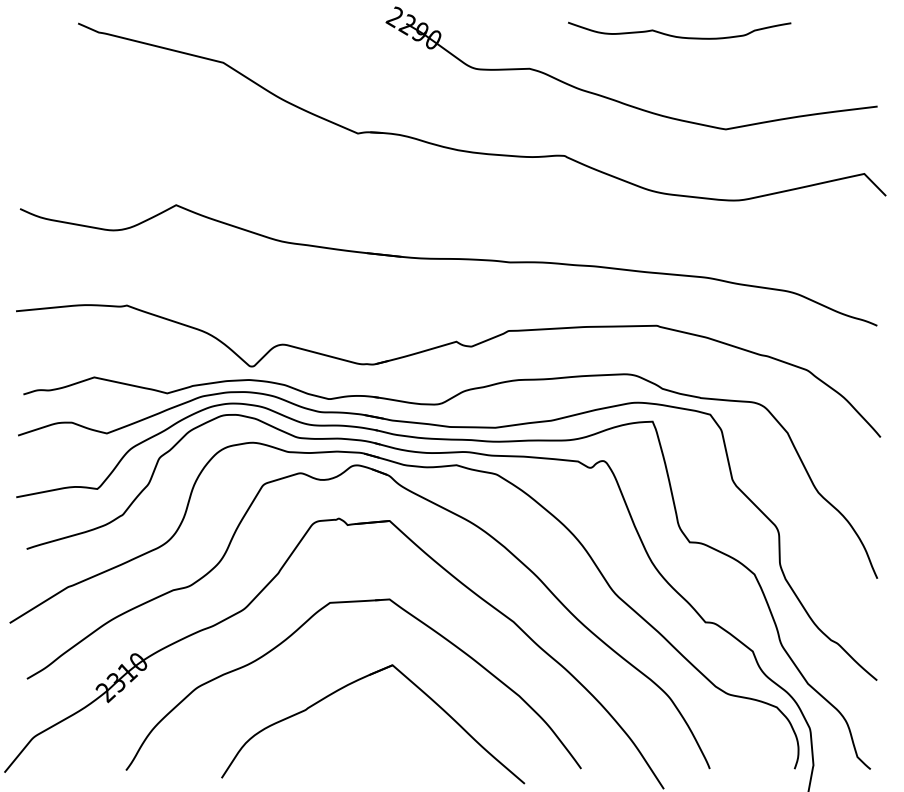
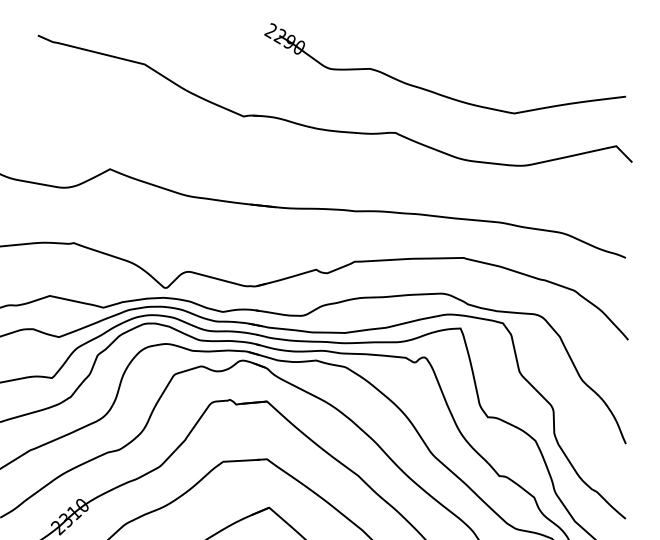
curve: (679, 36) -> (480, 45), removed

